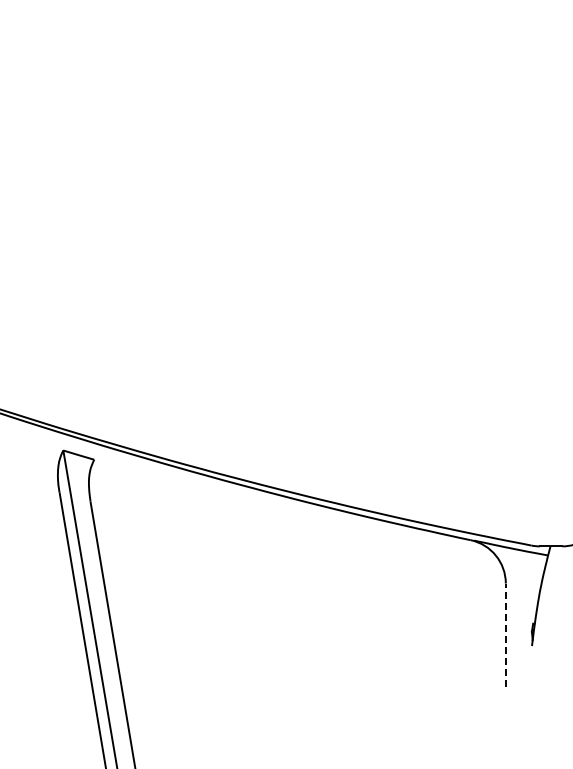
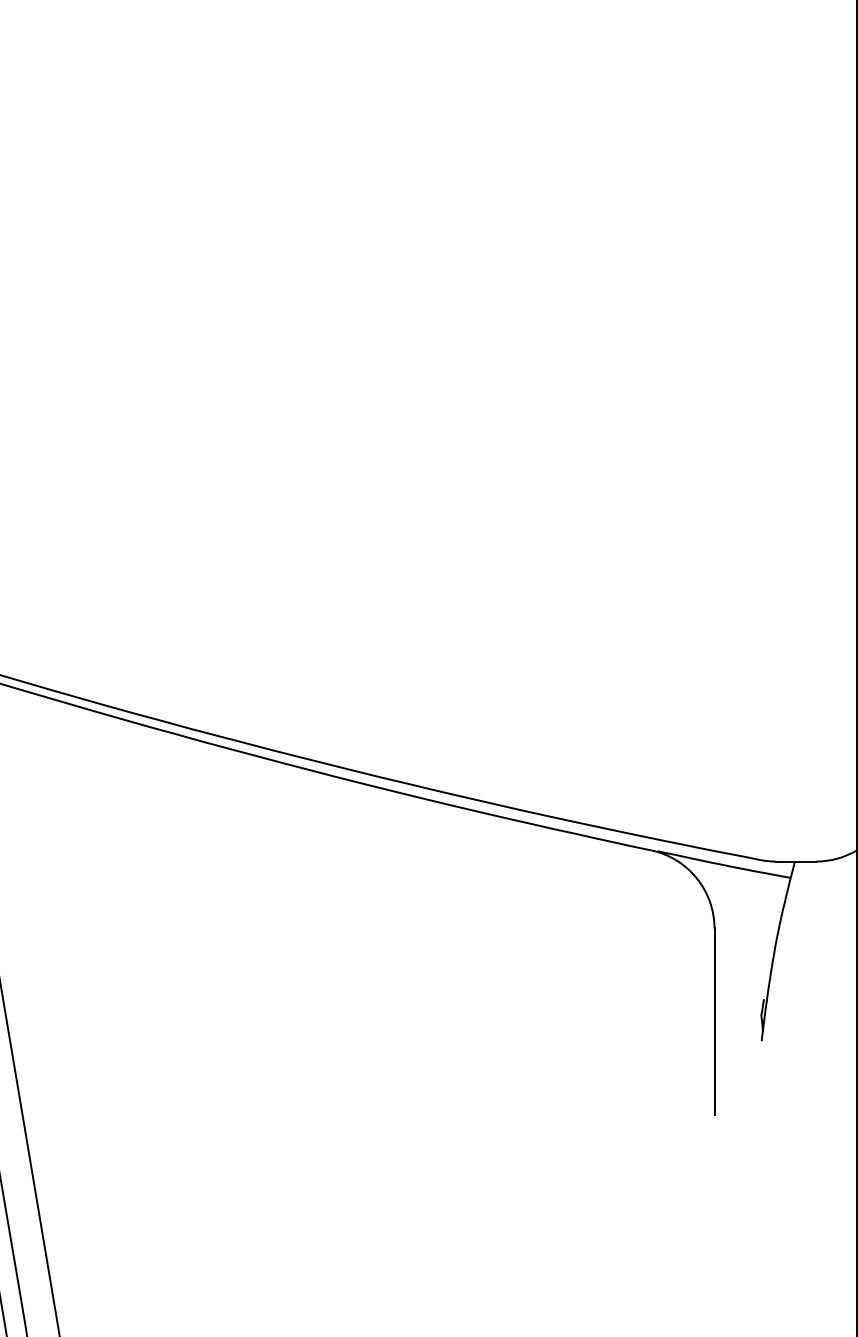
line: (505, 635) -> (713, 1022), dashed -> solid

